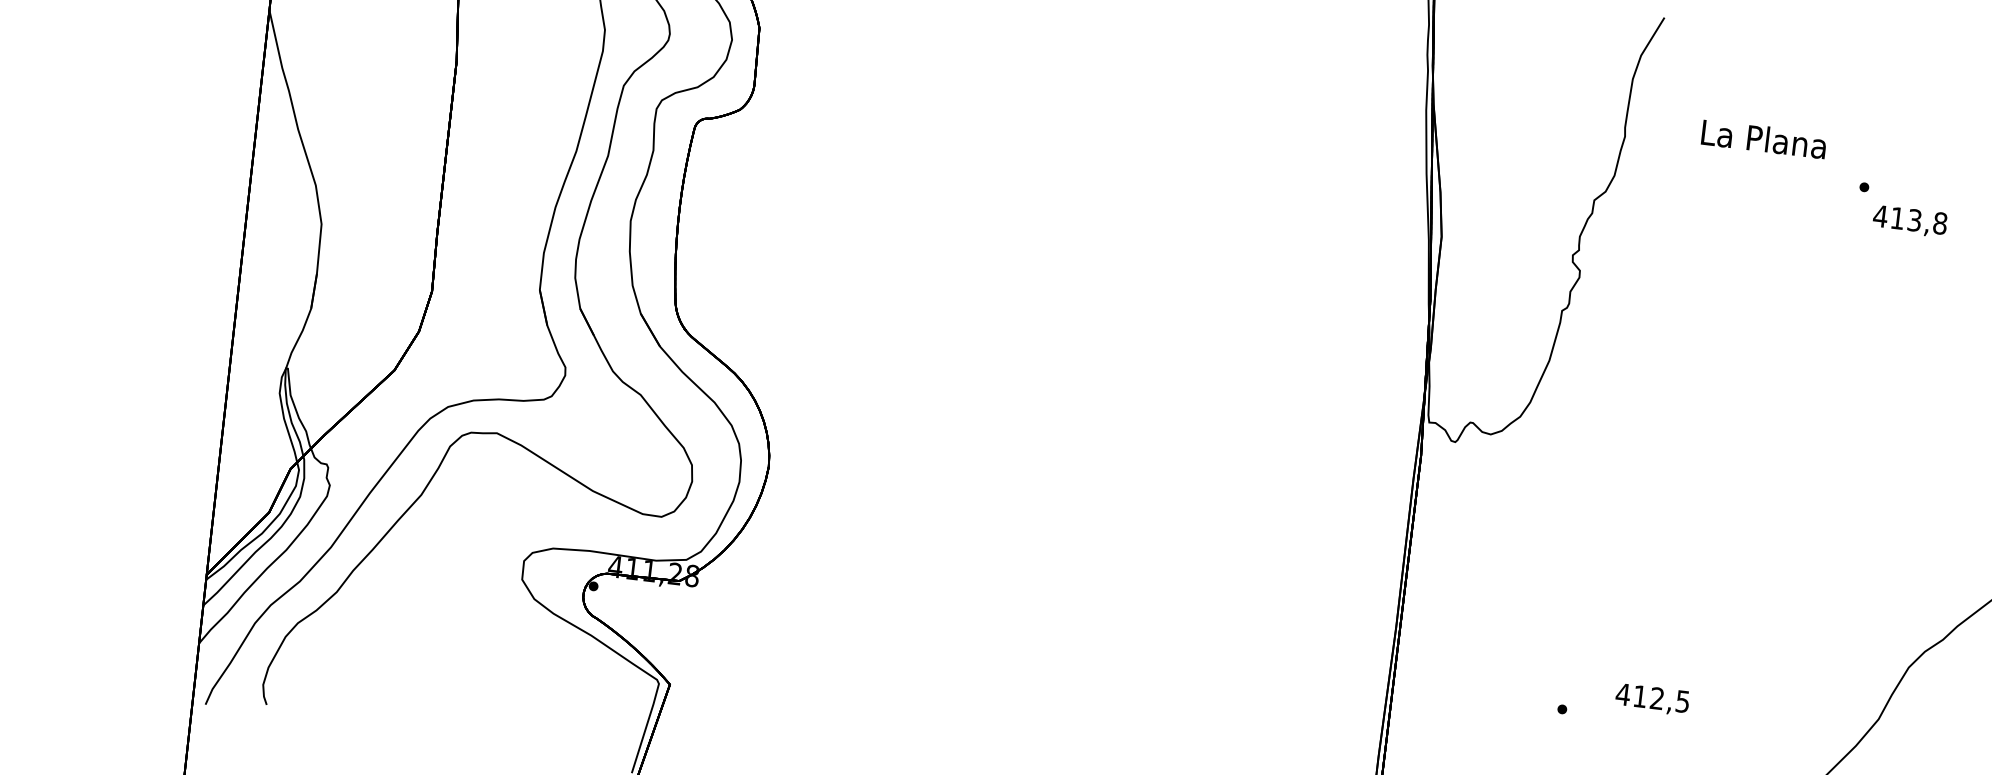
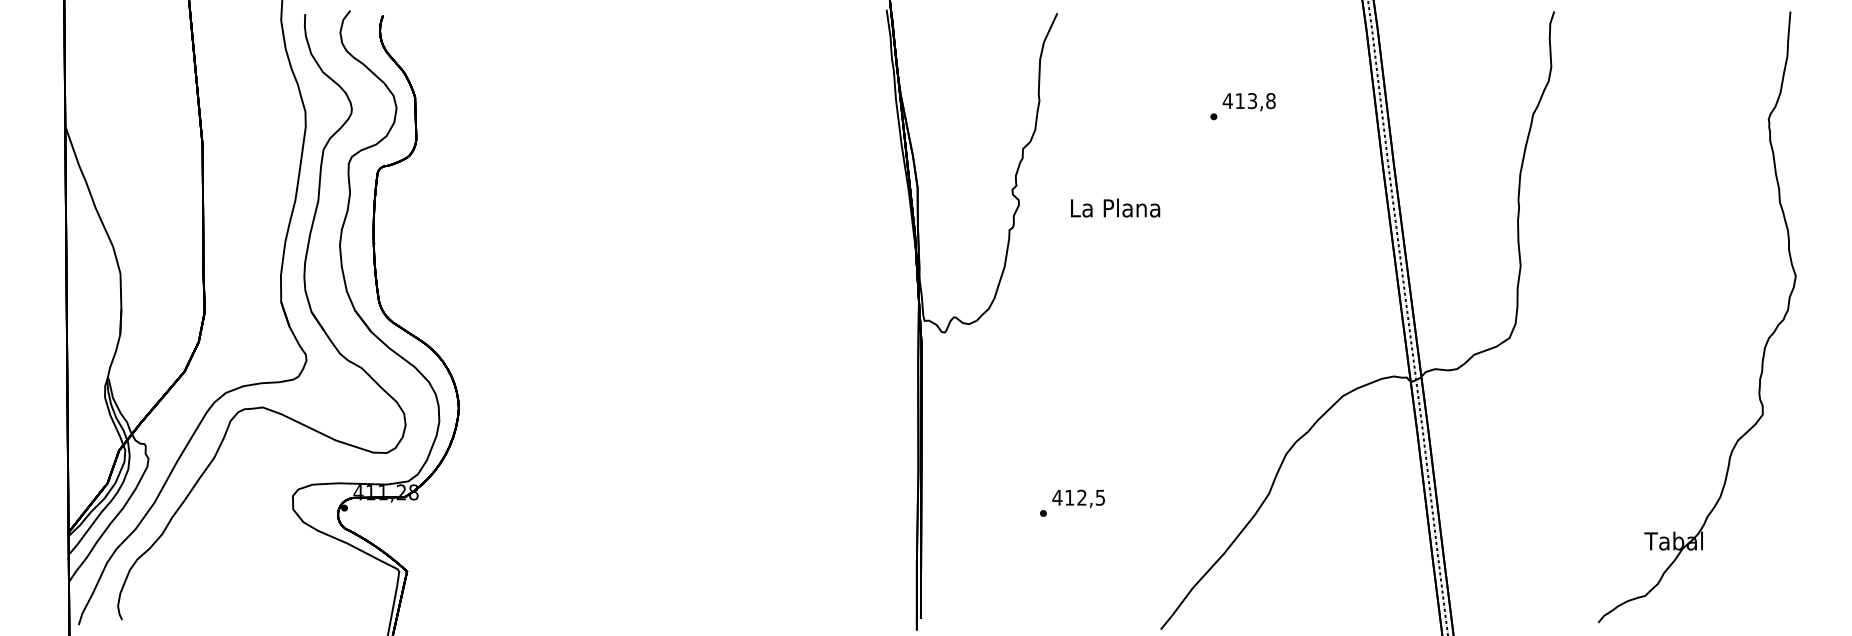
text: (1764, 138) -> (1115, 207), moved
text: (1908, 221) -> (1248, 102), moved
text: (1652, 699) -> (1078, 498), moved

